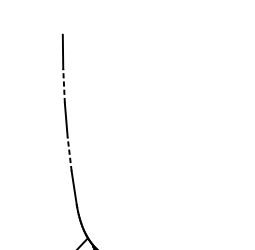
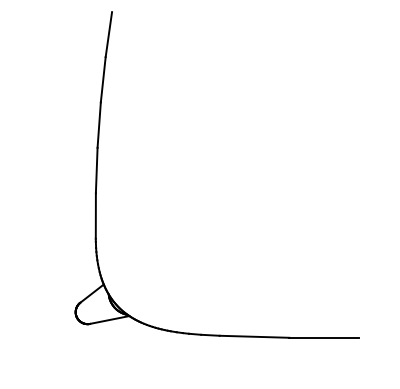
line: (64, 85) -> (103, 79), dashed -> solid
line: (69, 154) -> (96, 170), dashed -> solid

